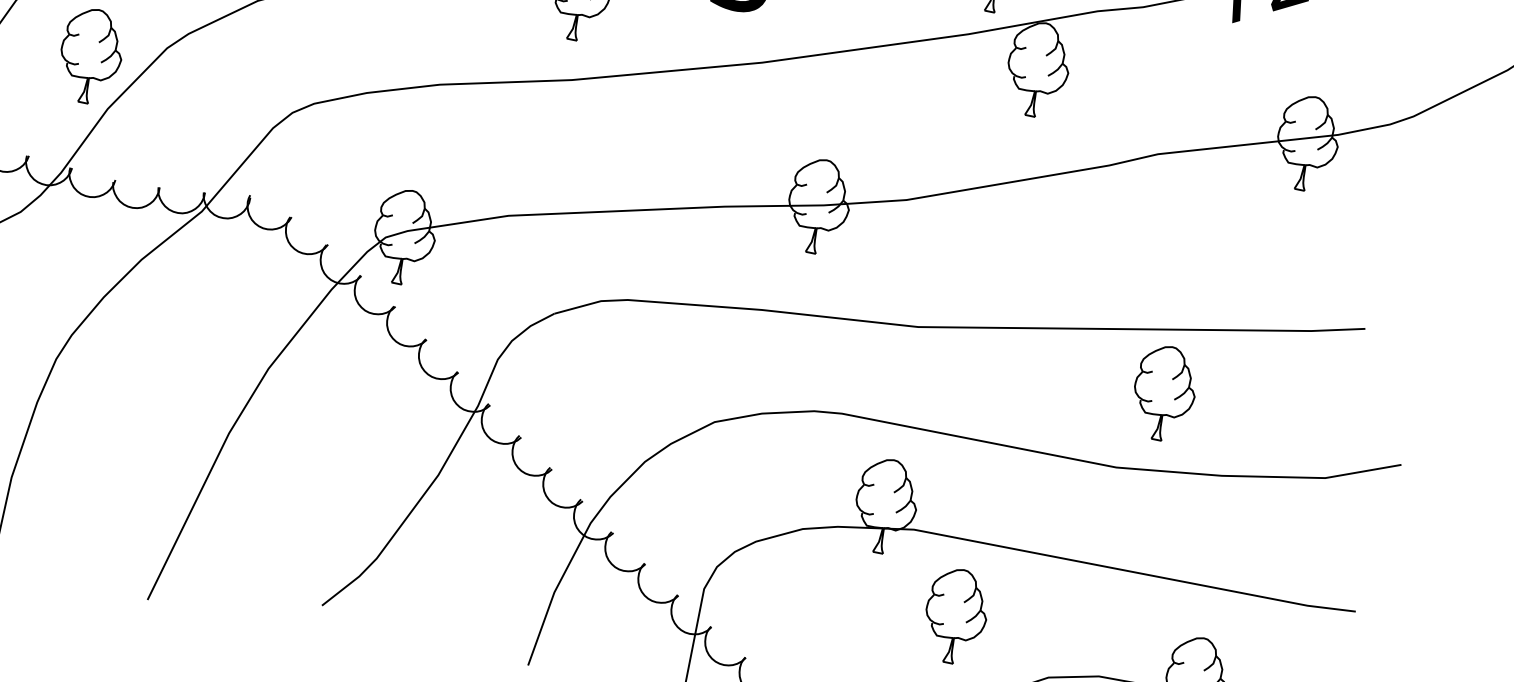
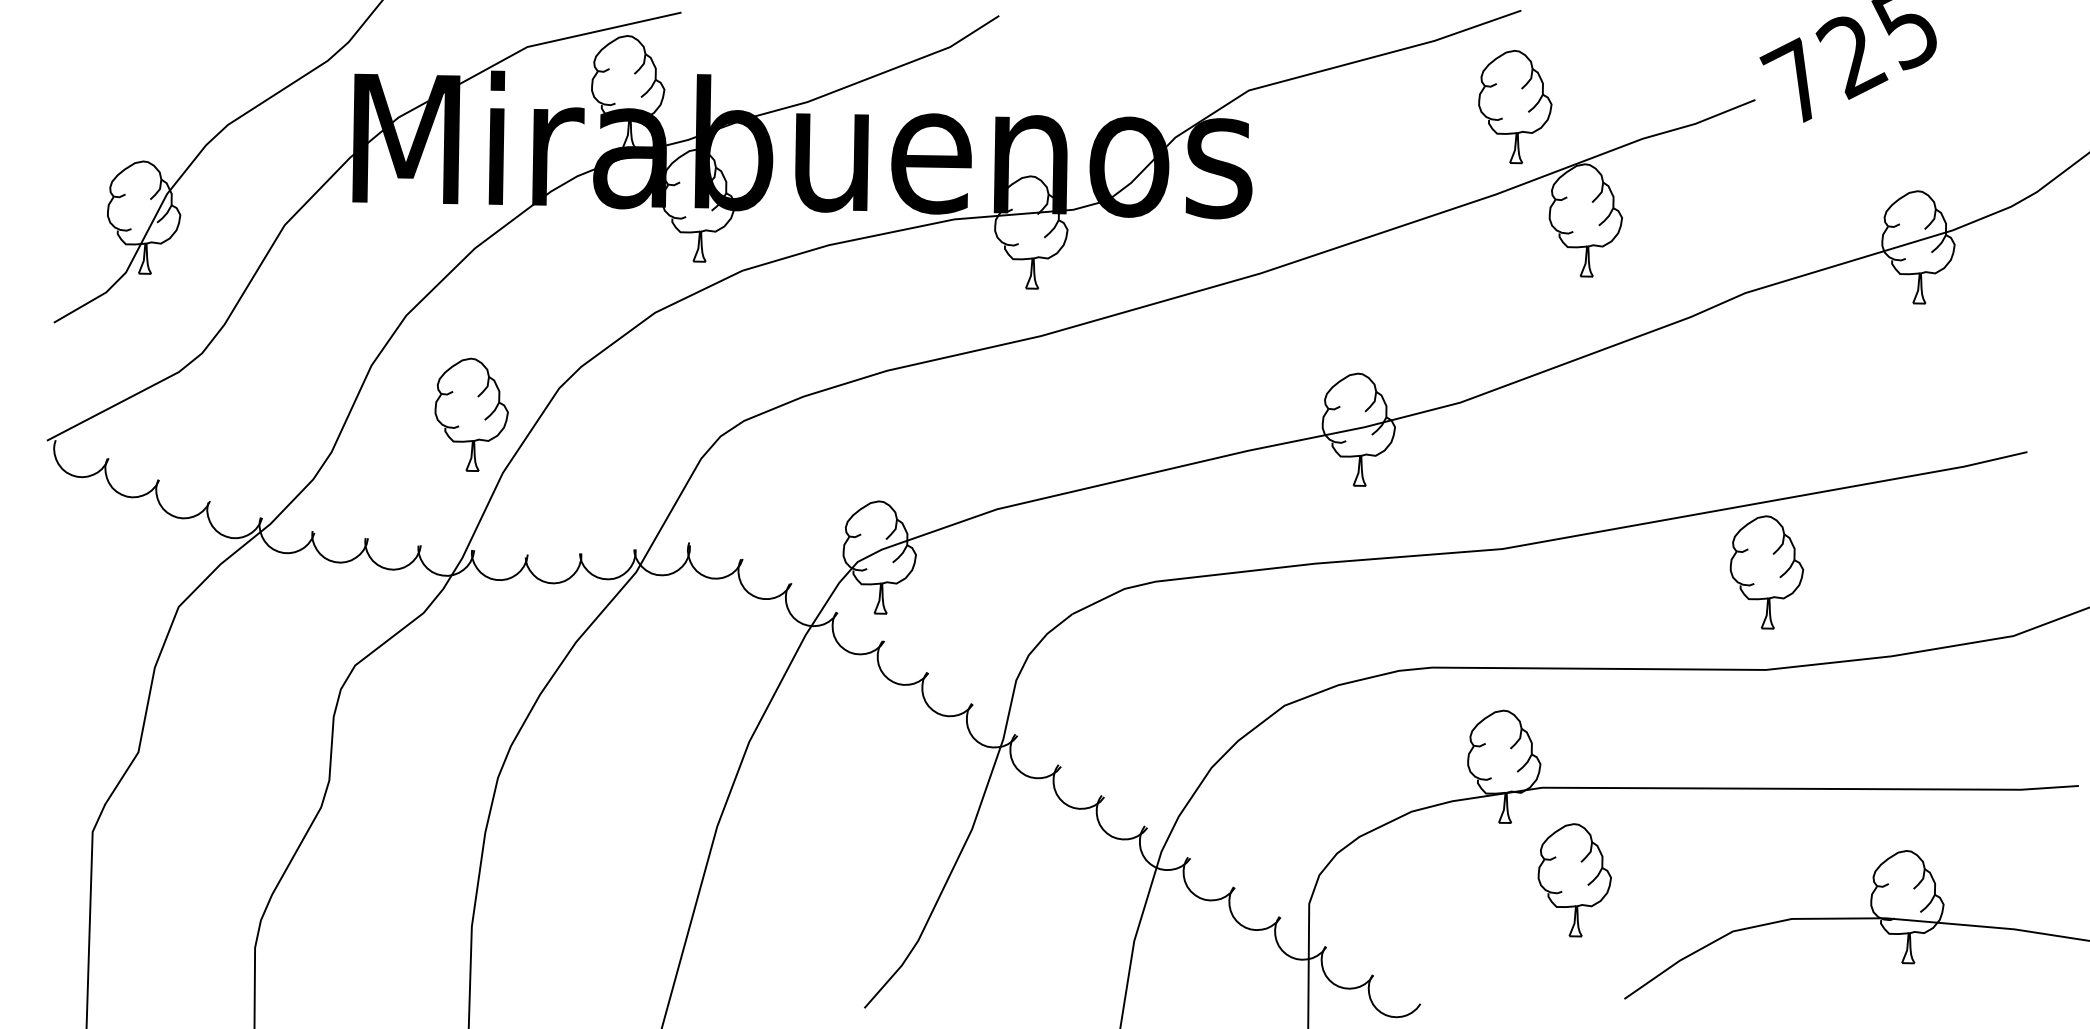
part: (1164, 393) -> (1766, 572), moved
part: (955, 616) -> (1574, 880), moved

